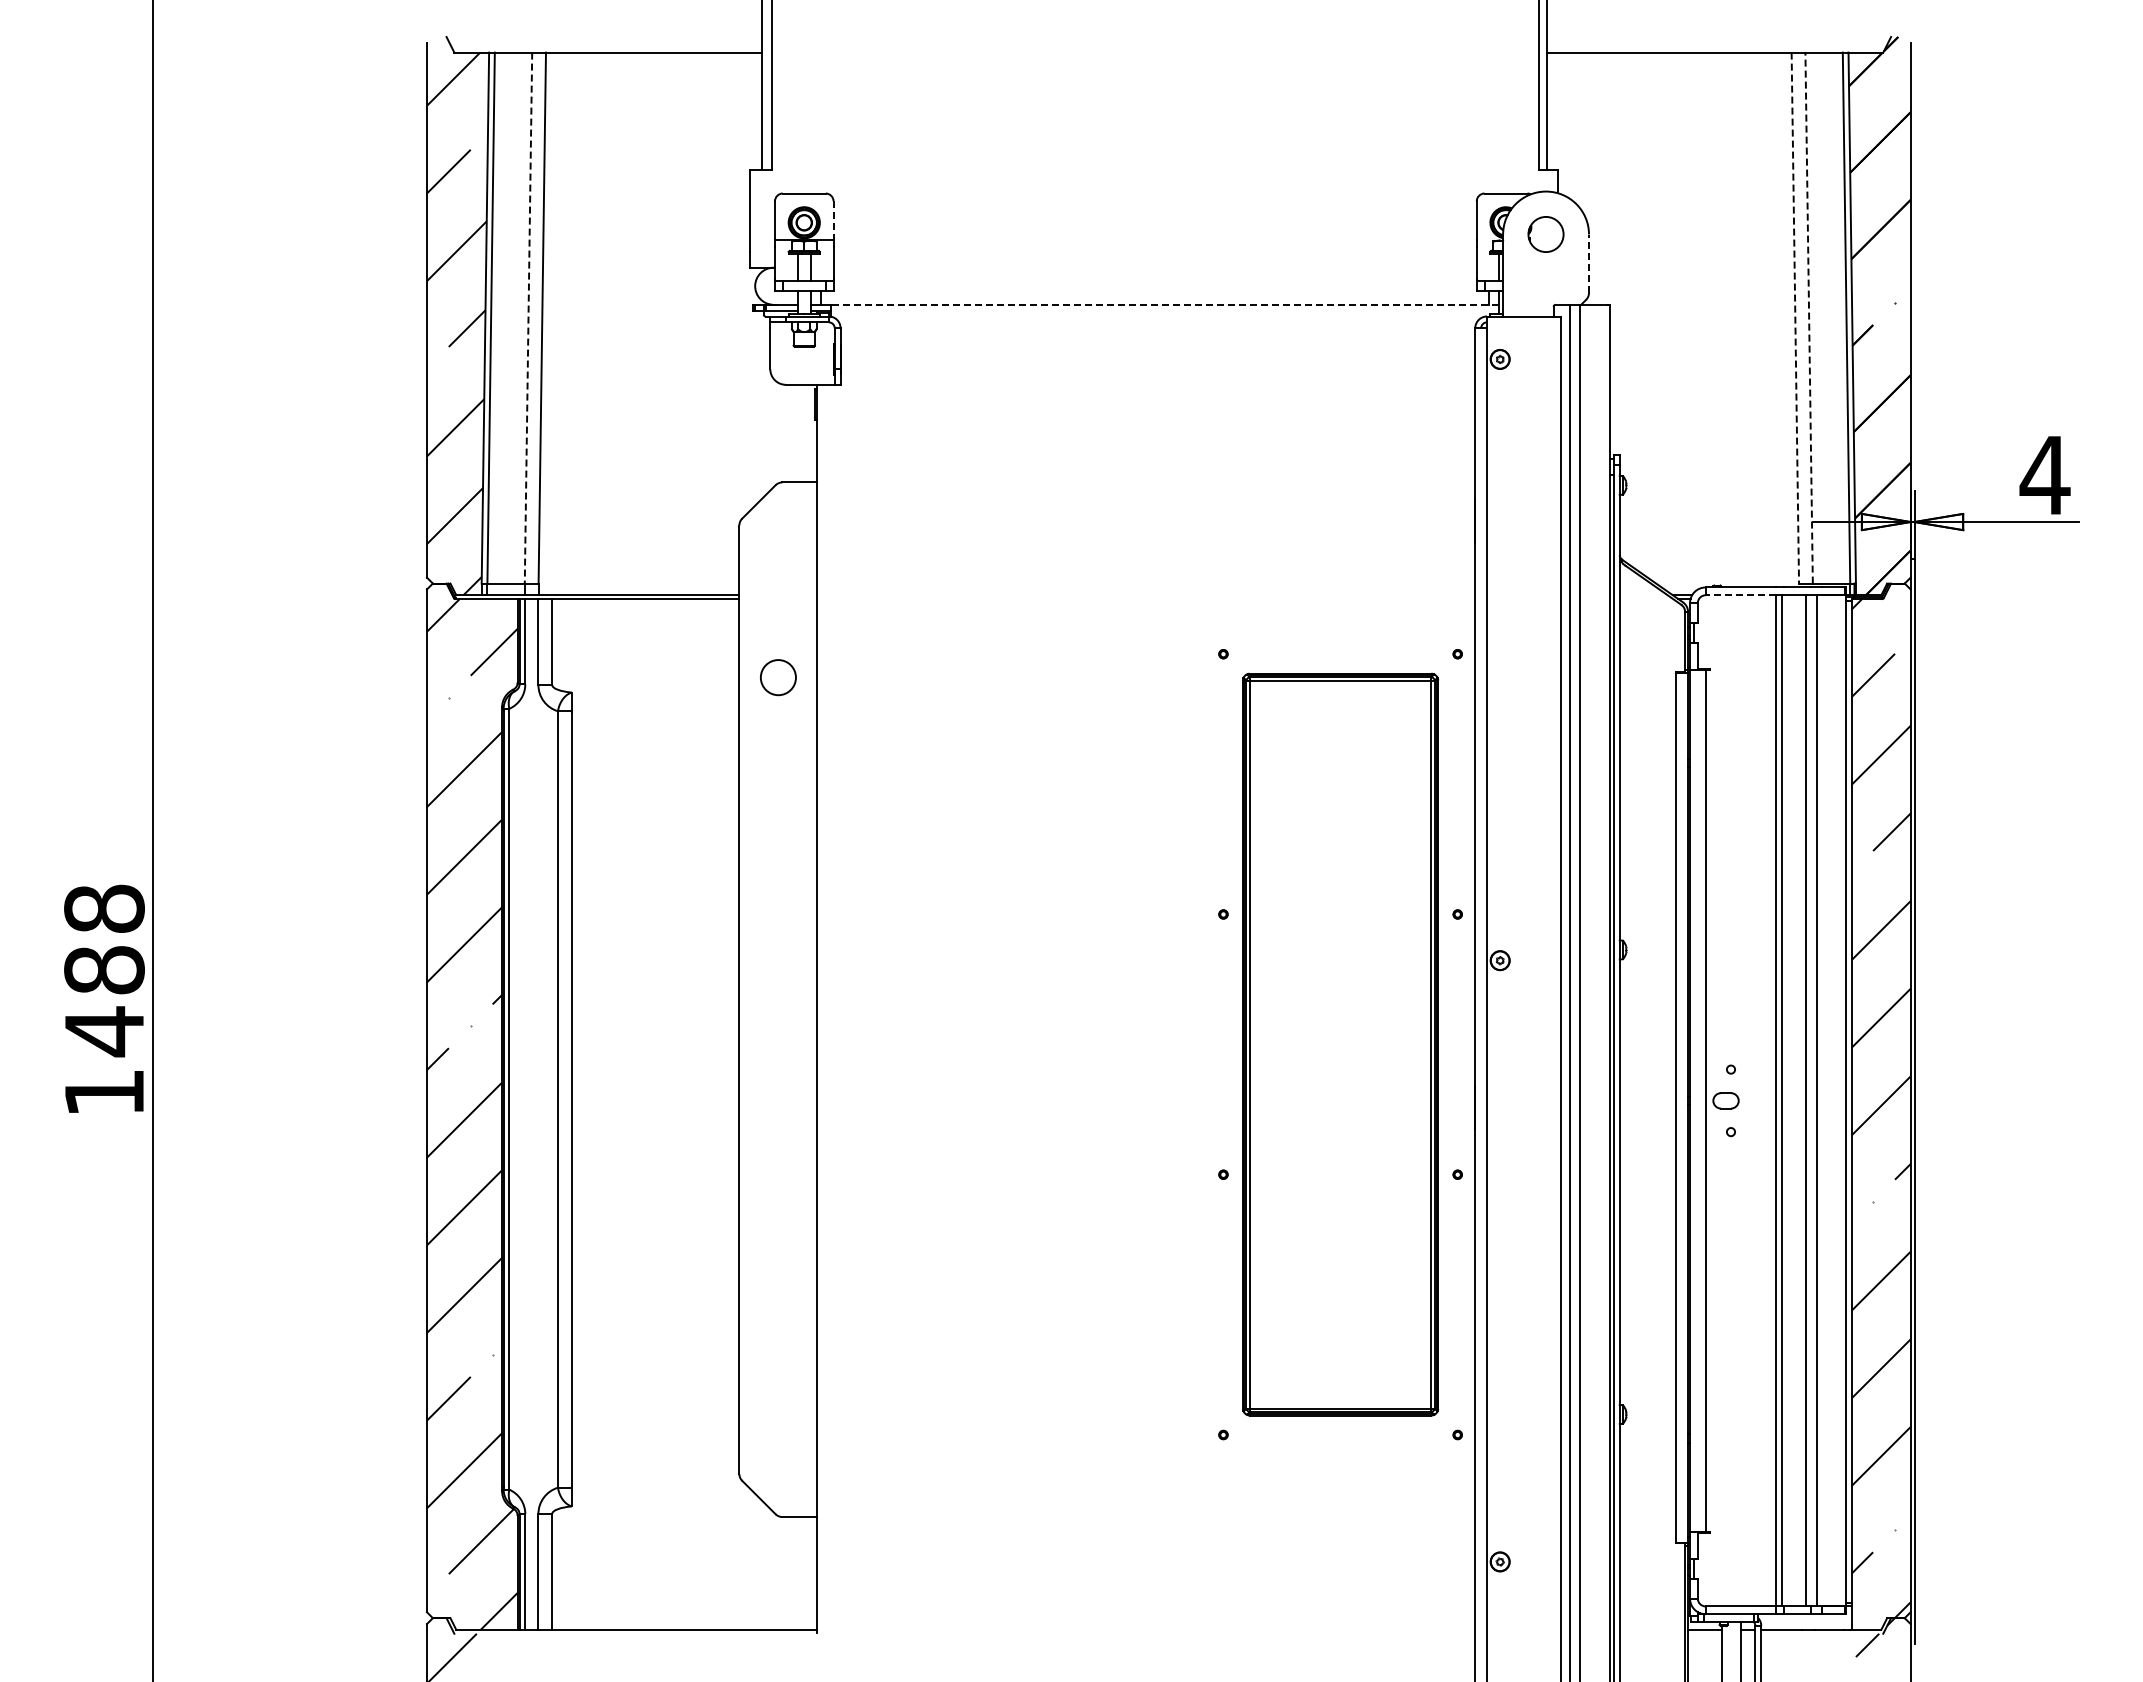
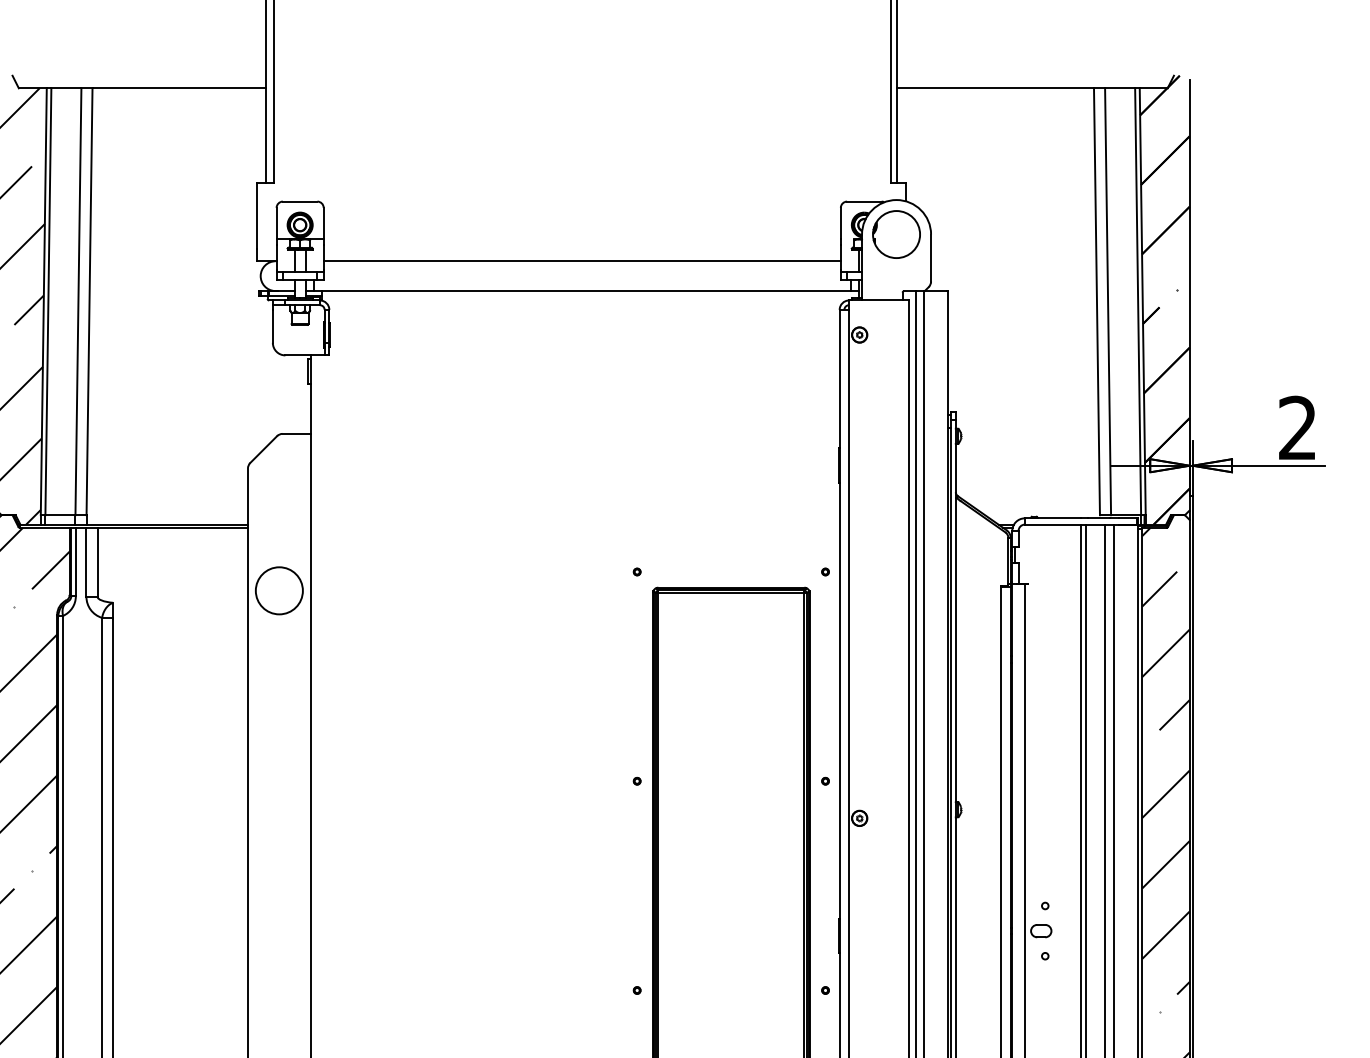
line: (833, 221) -> (323, 224), dashed -> solid
part: (1545, 234) -> (896, 234), size x1.67
line: (1589, 263) -> (931, 257), dashed -> solid
line: (1154, 267) -> (581, 261), added
line: (1164, 304) -> (589, 290), dashed -> solid
line: (528, 318) -> (78, 302), dashed -> solid
line: (1795, 318) -> (1097, 302), dashed -> solid
line: (1809, 318) -> (1108, 302), dashed -> solid
text: (2044, 474) -> (1297, 427), 4 -> 2
line: (1740, 595) -> (1052, 524), dashed -> solid
circle: (778, 677) -> (279, 590), size x1.67

